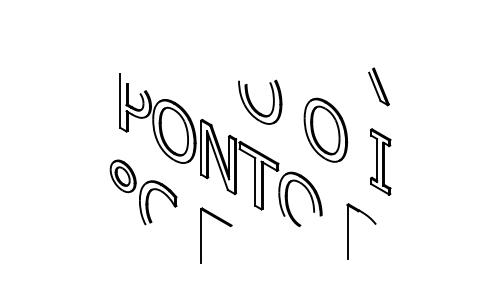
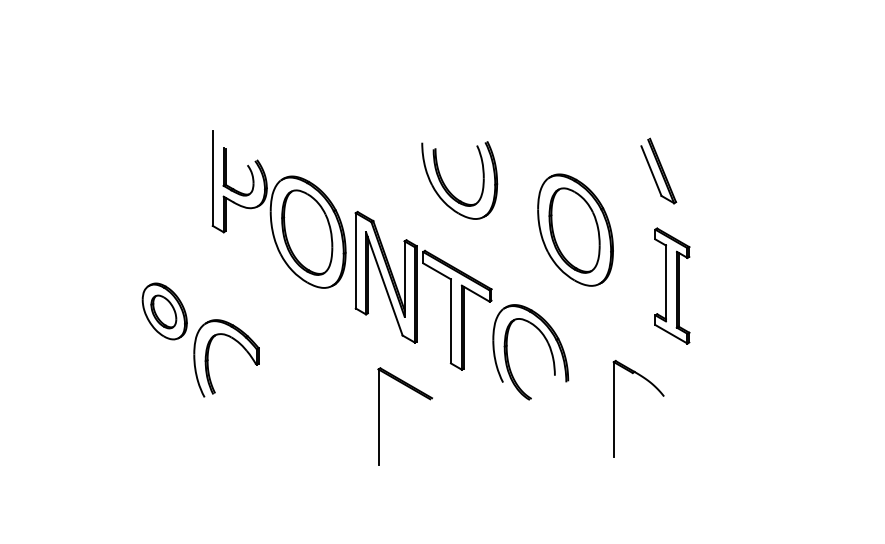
part: (378, 86) -> (657, 170), moved
part: (143, 192) -> (200, 339), moved
part: (223, 223) -> (417, 394), moved

